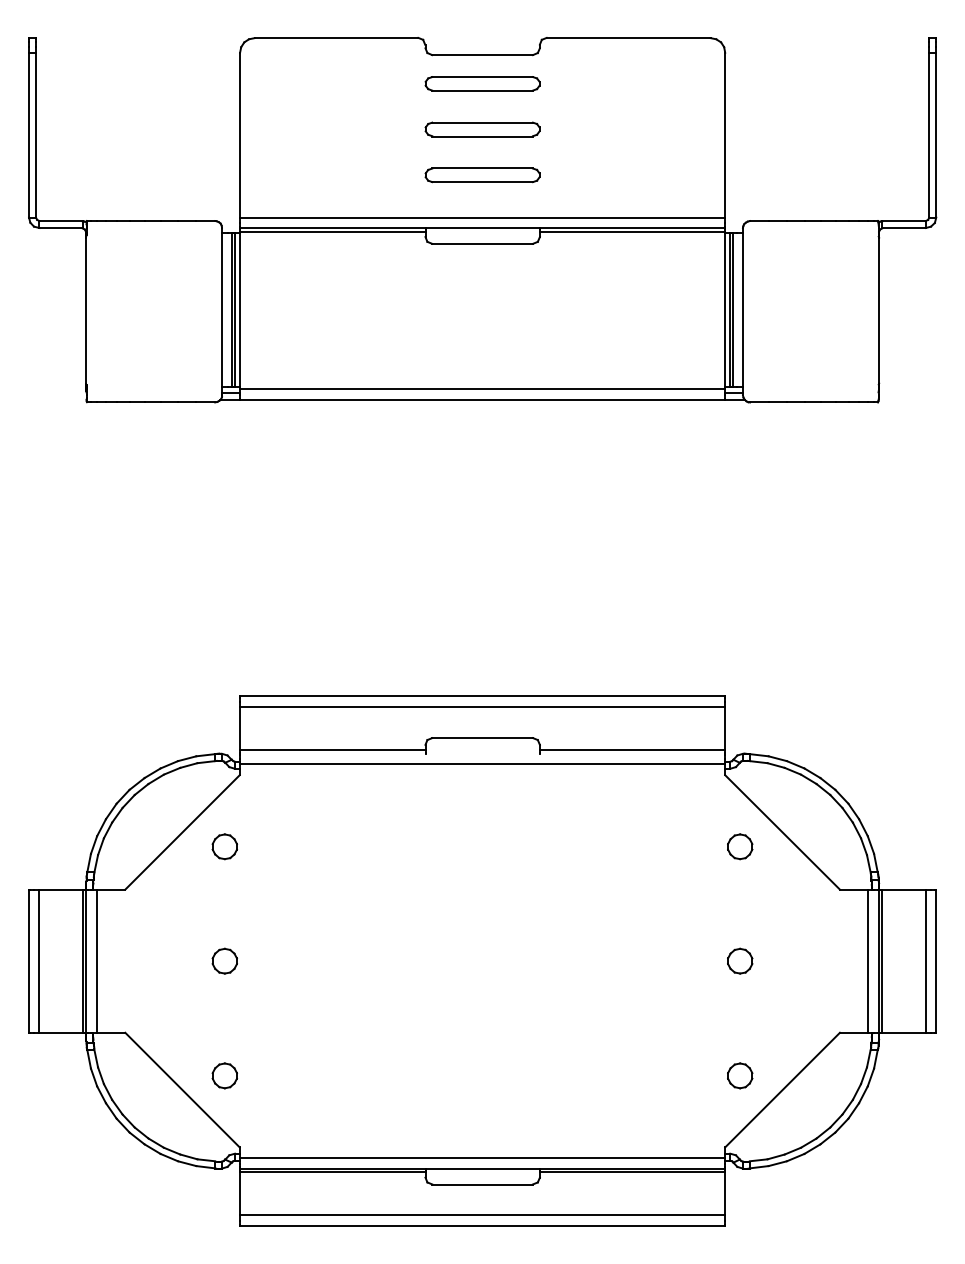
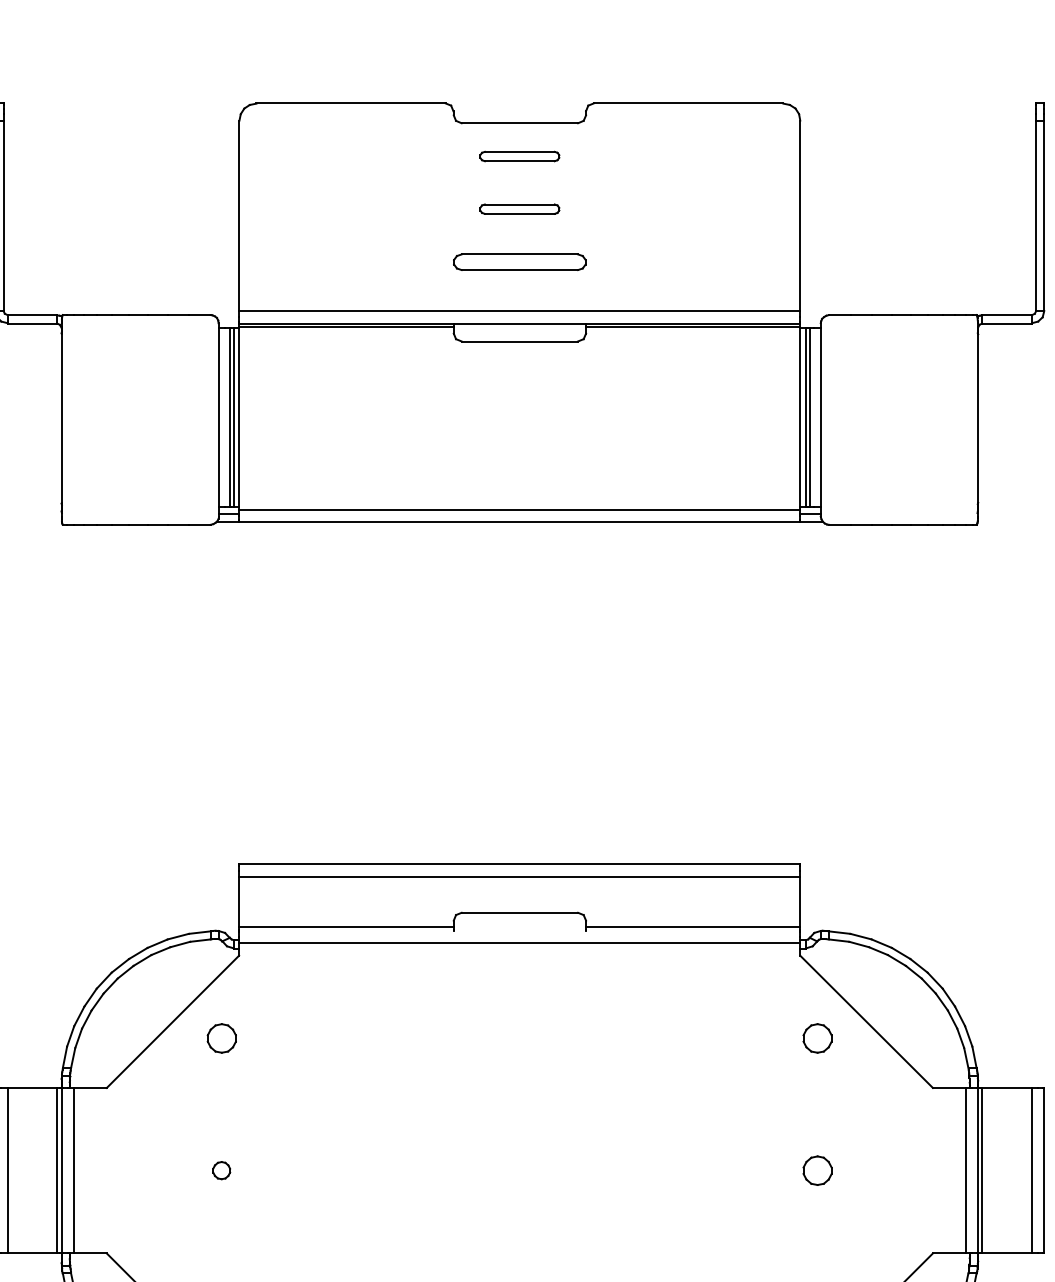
part: (482, 83) -> (519, 156), size x0.6
part: (482, 129) -> (519, 209), size x0.6
part: (224, 960) -> (221, 1169), size x0.6

